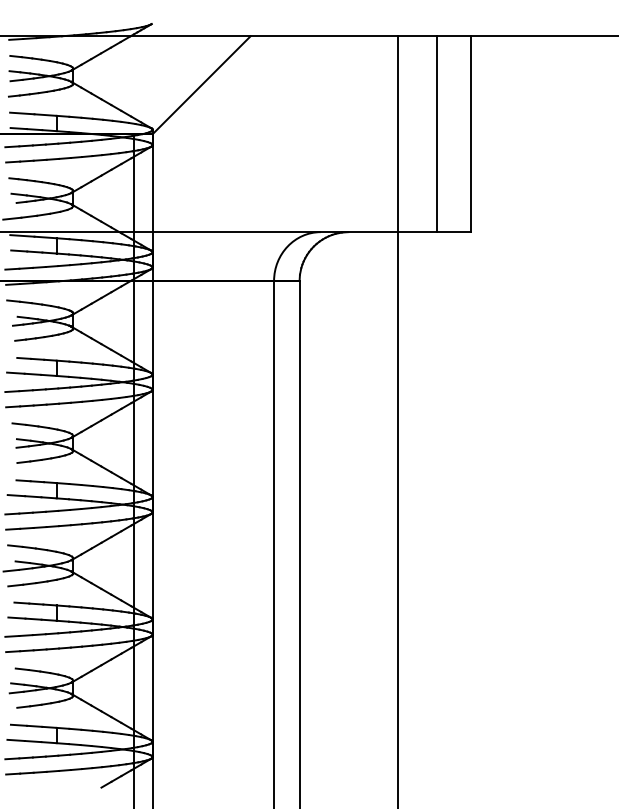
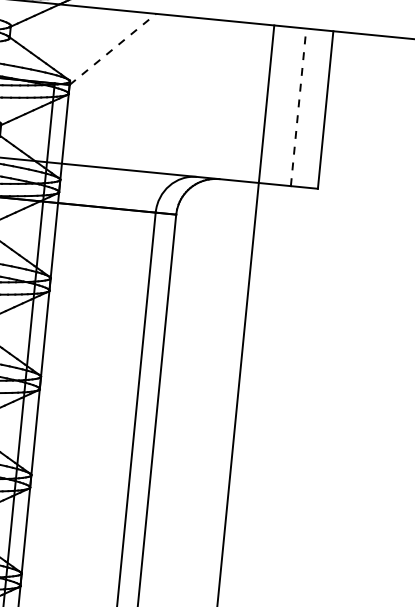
line: (202, 84) -> (113, 48), solid -> dashed
line: (437, 134) -> (298, 107), solid -> dashed

